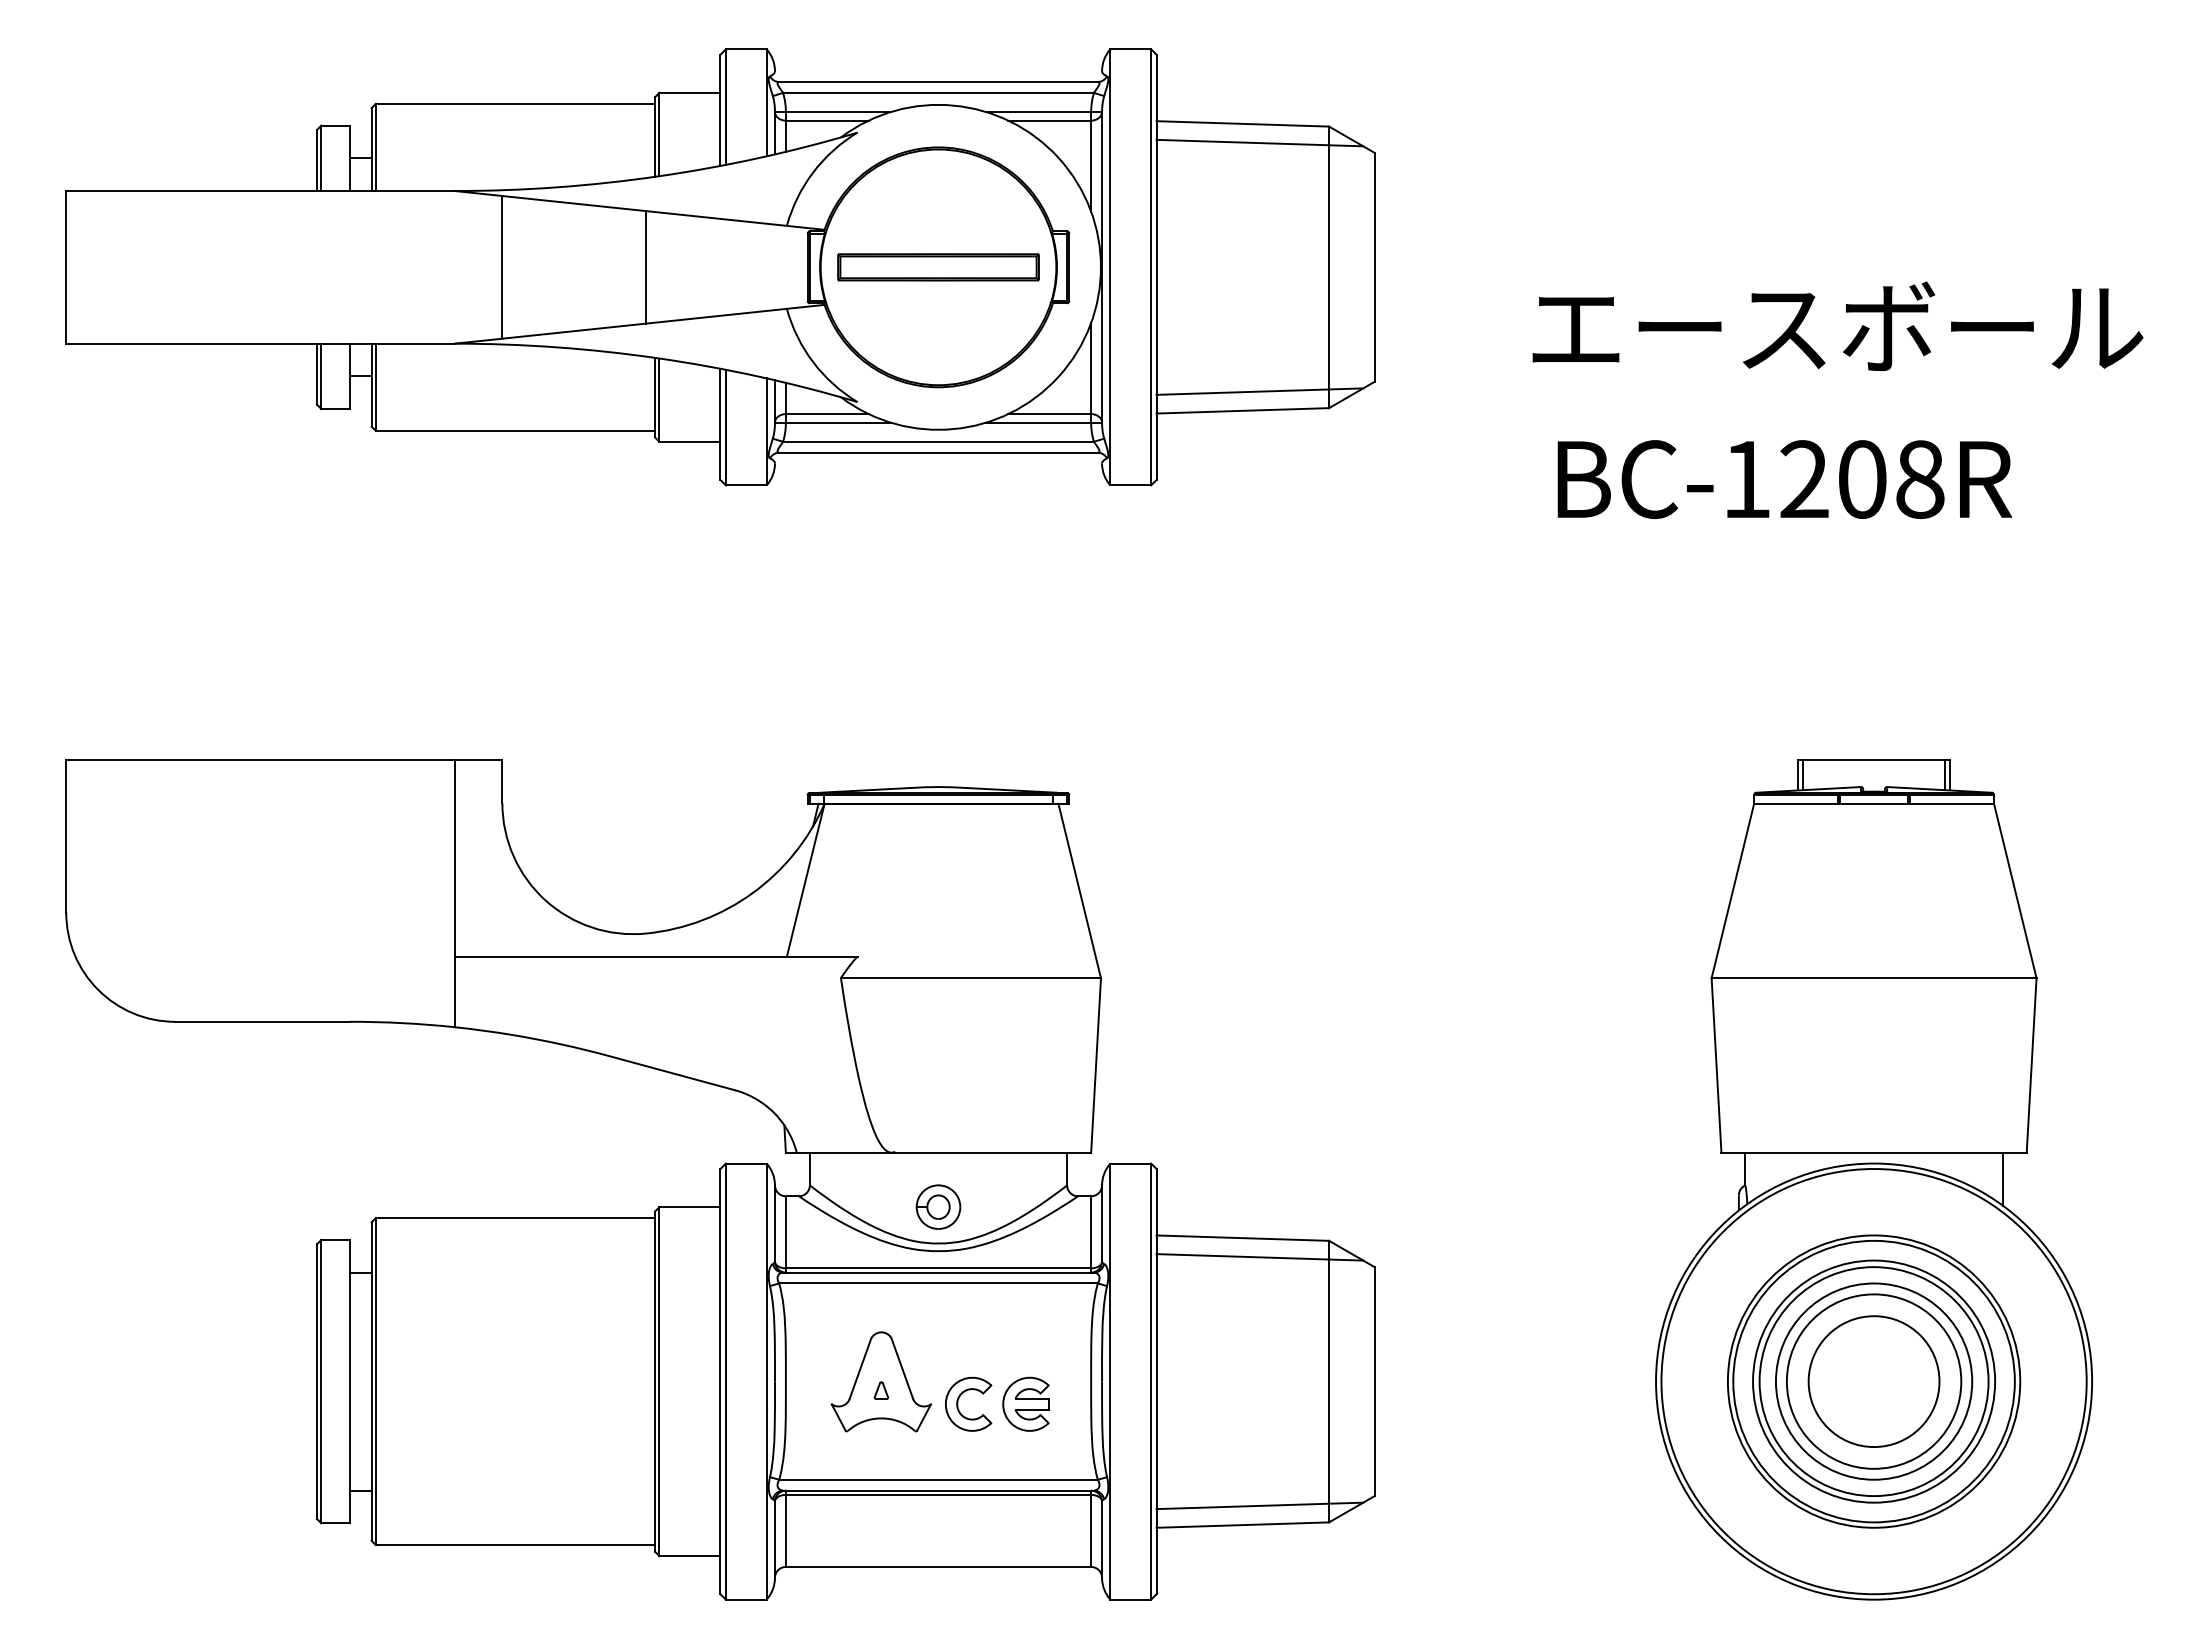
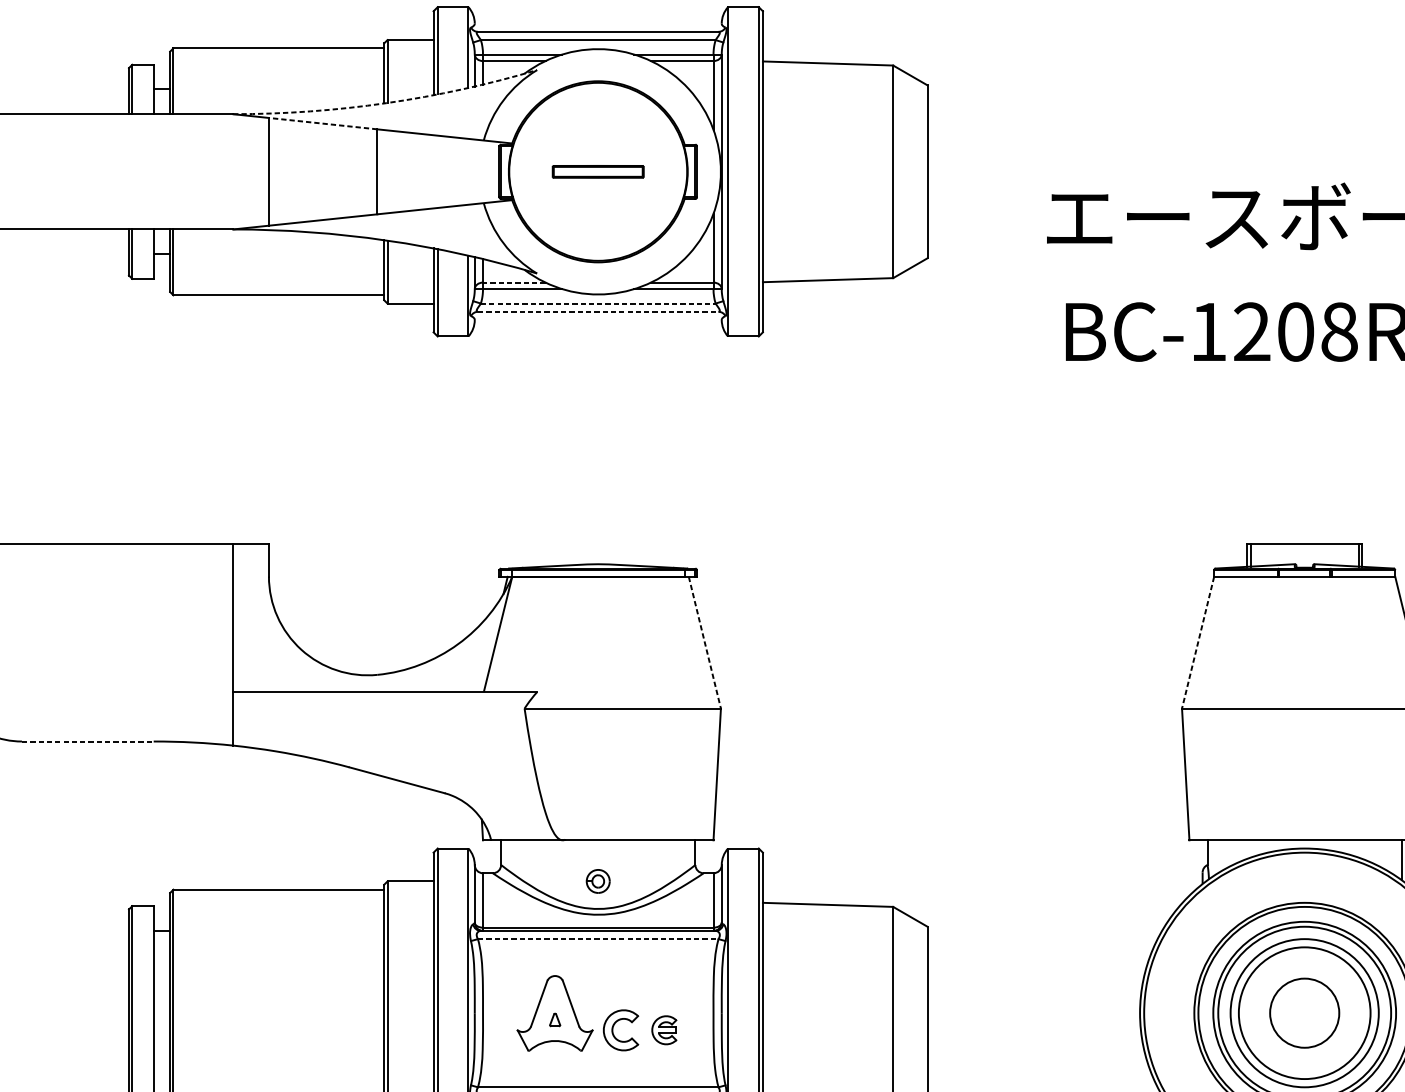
line: (1259, 142) -> (840, 77), removed
arc: (658, 176) -> (386, 103), solid -> dashed
line: (573, 203) -> (322, 123), solid -> dashed
part: (938, 267) -> (598, 171), size x0.6
line: (1259, 391) -> (840, 265), removed
line: (826, 414) -> (513, 282), solid -> dashed
line: (939, 441) -> (599, 303), solid -> dashed
line: (939, 452) -> (599, 311), solid -> dashed
line: (1079, 890) -> (704, 642), solid -> dashed
line: (1732, 890) -> (1197, 642), solid -> dashed
line: (263, 1021) -> (88, 741), solid -> dashed
part: (938, 1206) -> (598, 880), size x0.7
line: (1259, 1257) -> (840, 919), removed
line: (939, 1283) -> (599, 939), solid -> dashed
circle: (1873, 1381) -> (1304, 1013), size x0.7
part: (1025, 1403) -> (663, 1029), size x0.7

